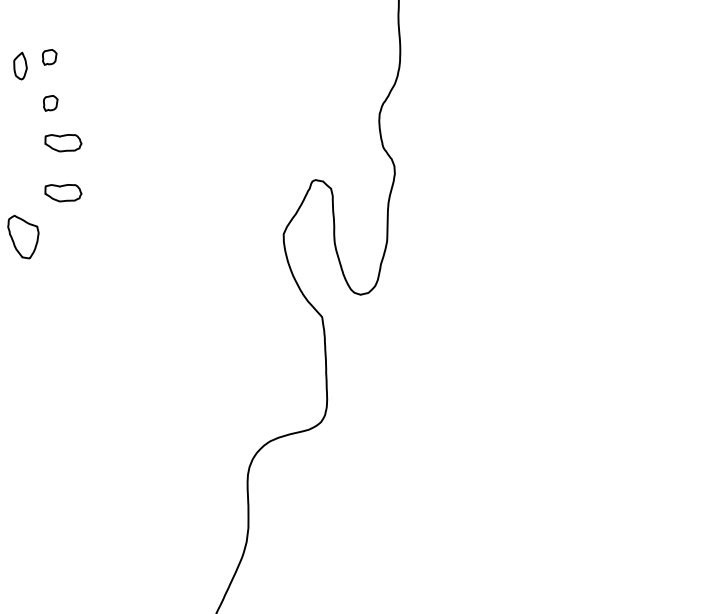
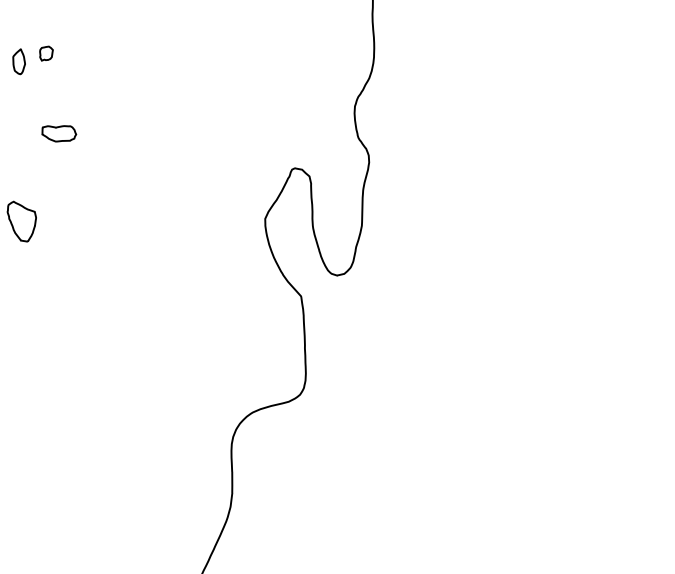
part: (50, 103) -> (47, 96), removed
part: (63, 193) -> (59, 180), removed

